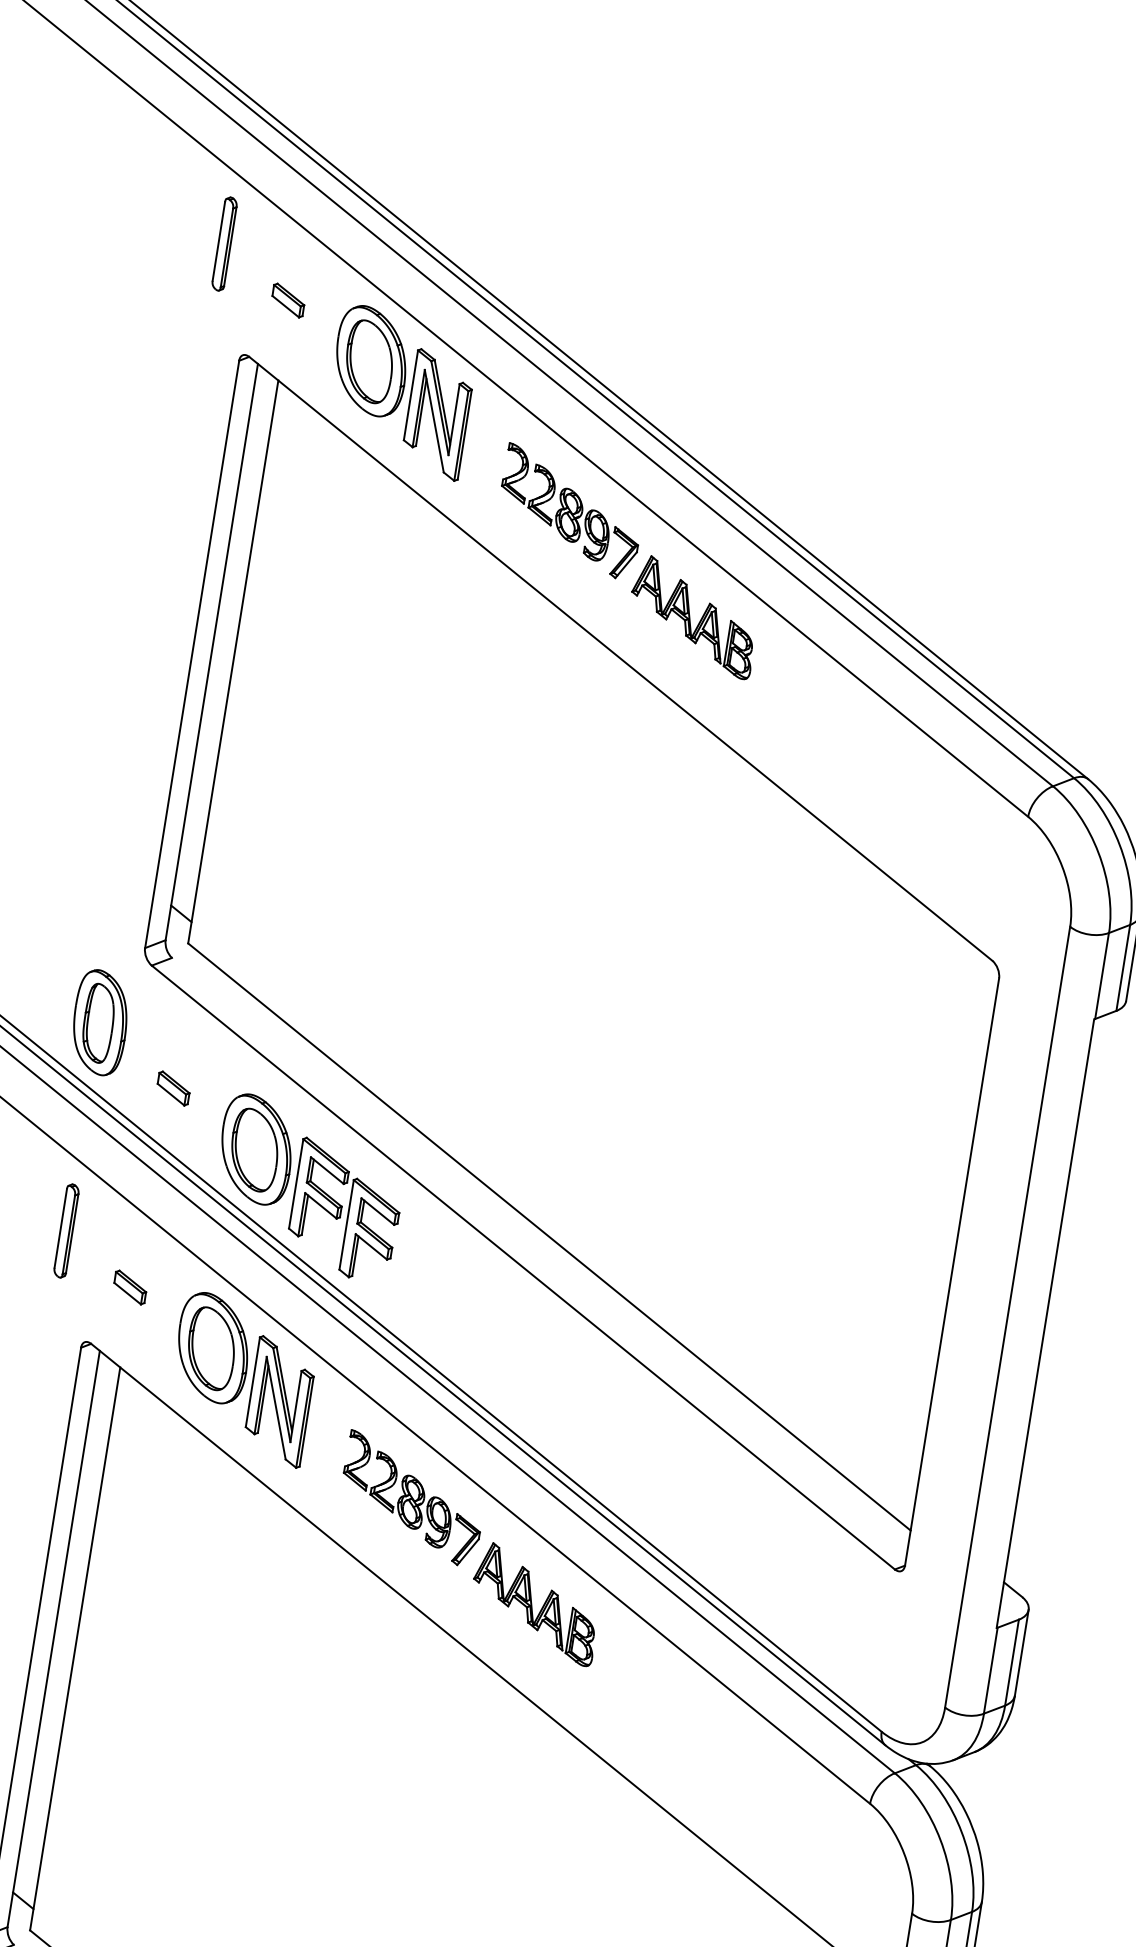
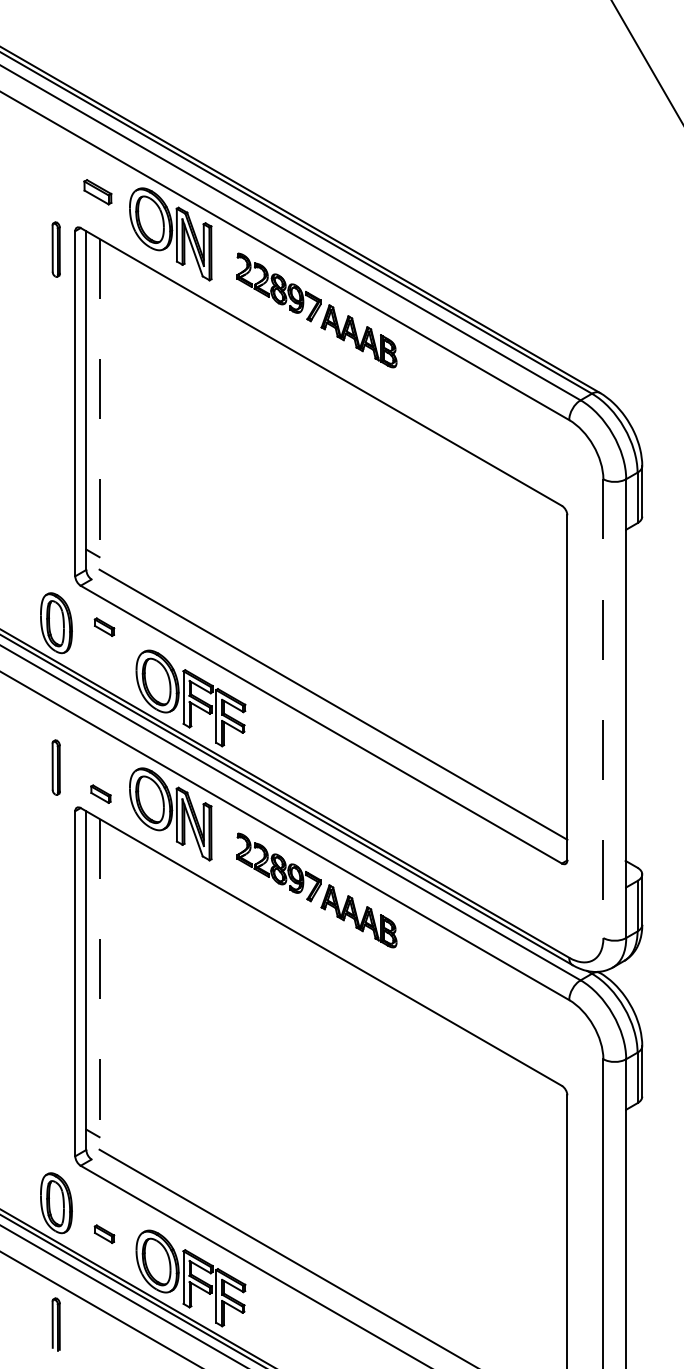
part: (223, 243) -> (55, 249), moved
part: (287, 299) -> (97, 191), size x1.4
line: (233, 662) -> (99, 404), solid -> dashed
part: (173, 1087) -> (104, 626), moved
part: (65, 1230) -> (55, 767), moved
part: (129, 1286) -> (100, 793), moved
line: (1007, 1318) -> (603, 709), solid -> dashed
line: (75, 1649) -> (99, 984), solid -> dashed

